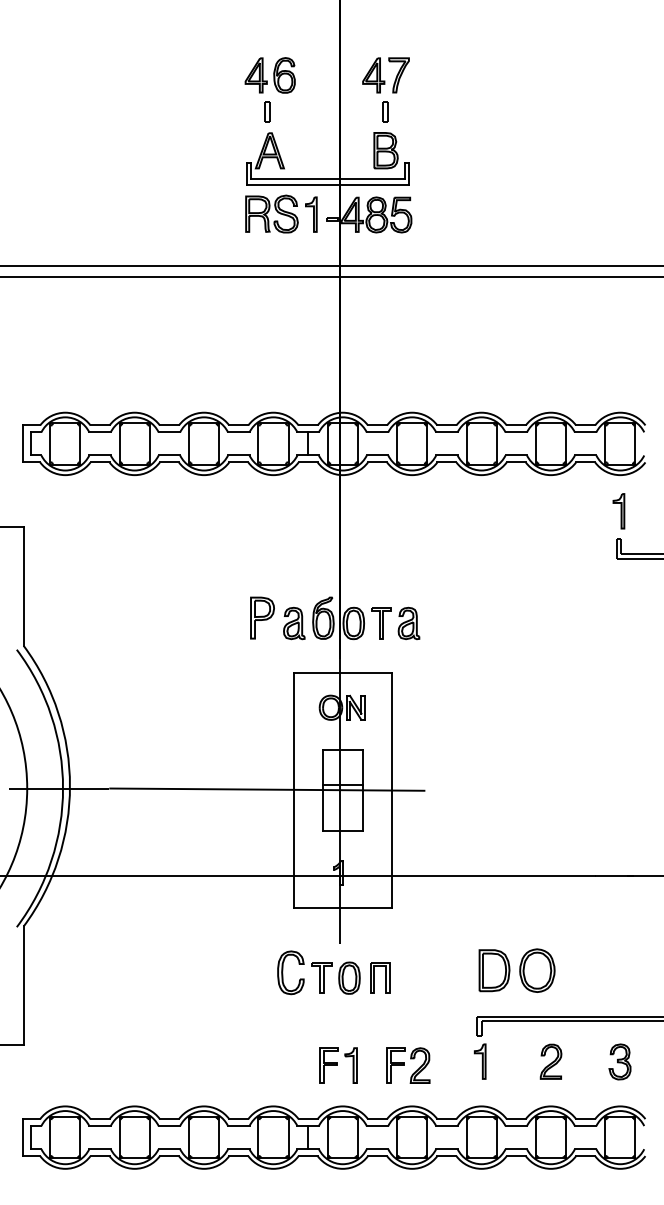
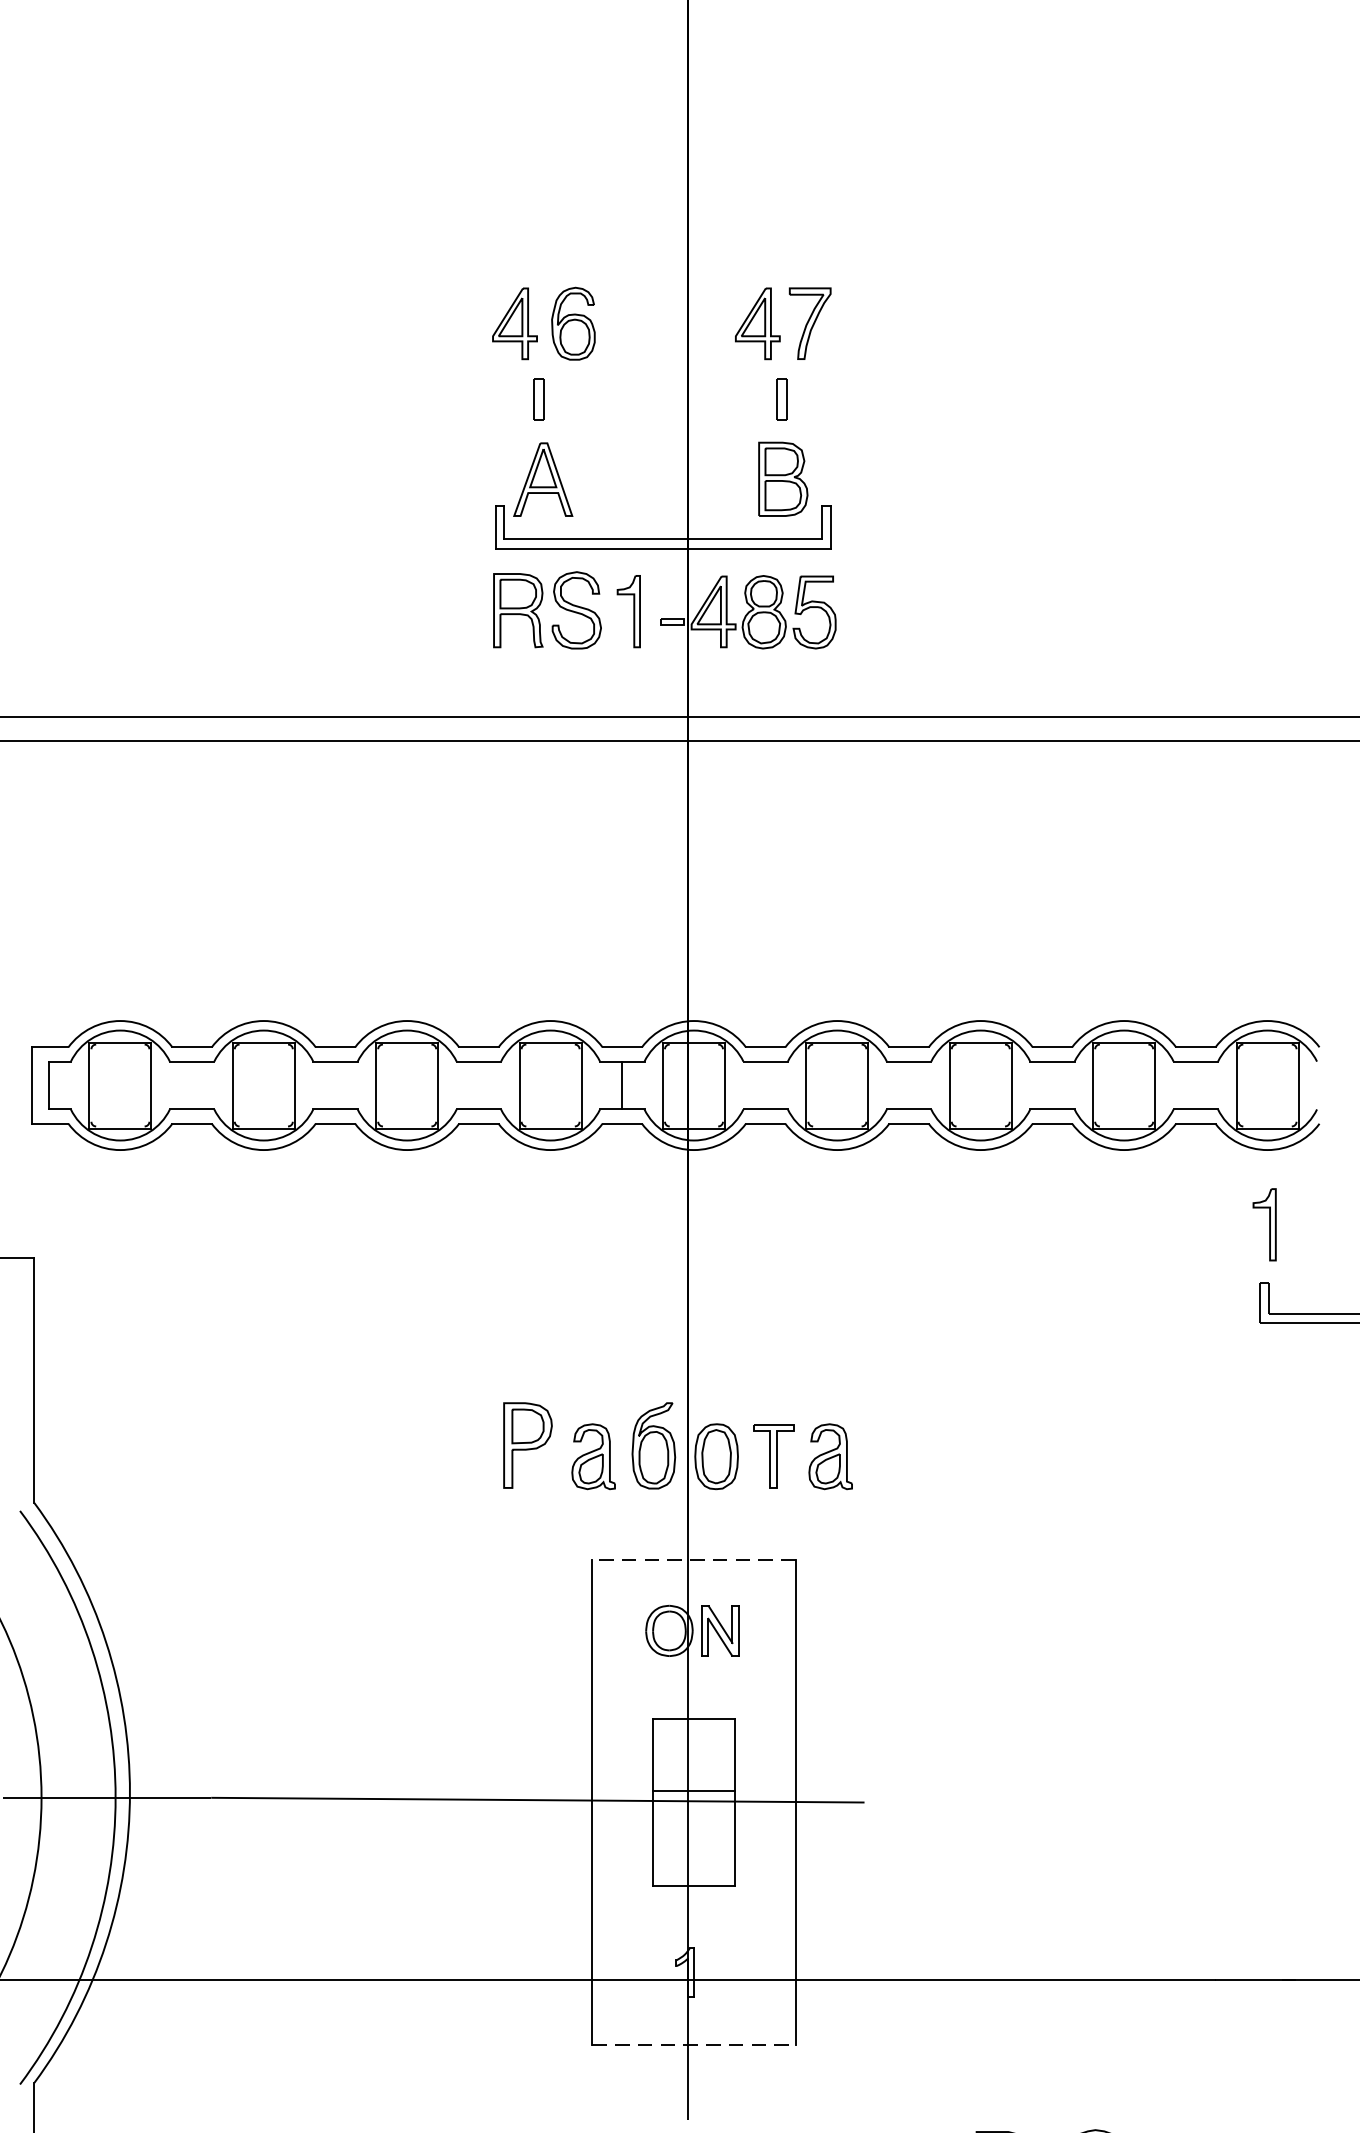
line: (342, 673) -> (693, 1560), solid -> dashed
line: (343, 908) -> (695, 2045), solid -> dashed

